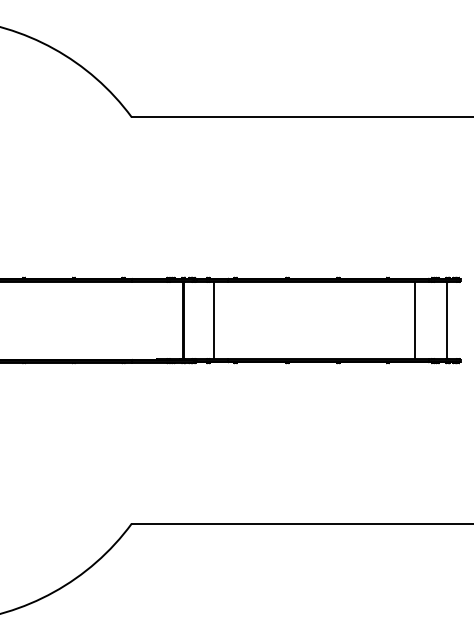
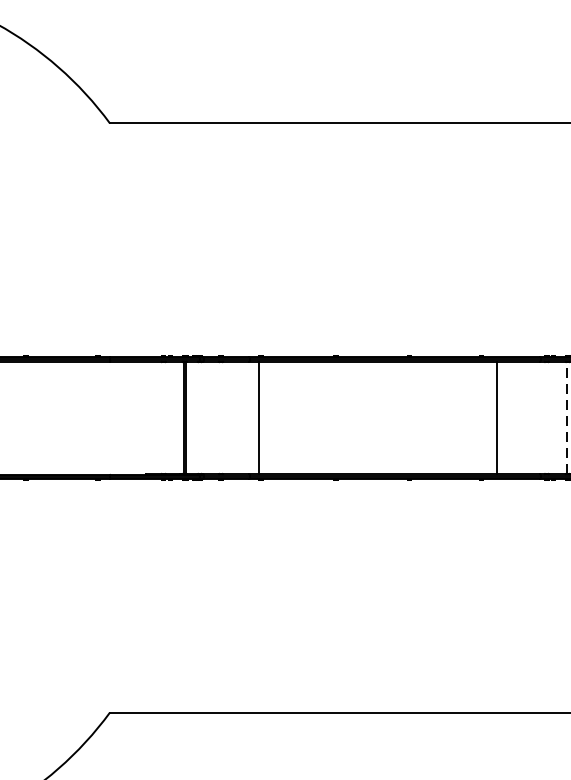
line: (214, 320) -> (258, 418), moved
line: (415, 320) -> (498, 418), moved
line: (446, 320) -> (566, 418), solid -> dashed

